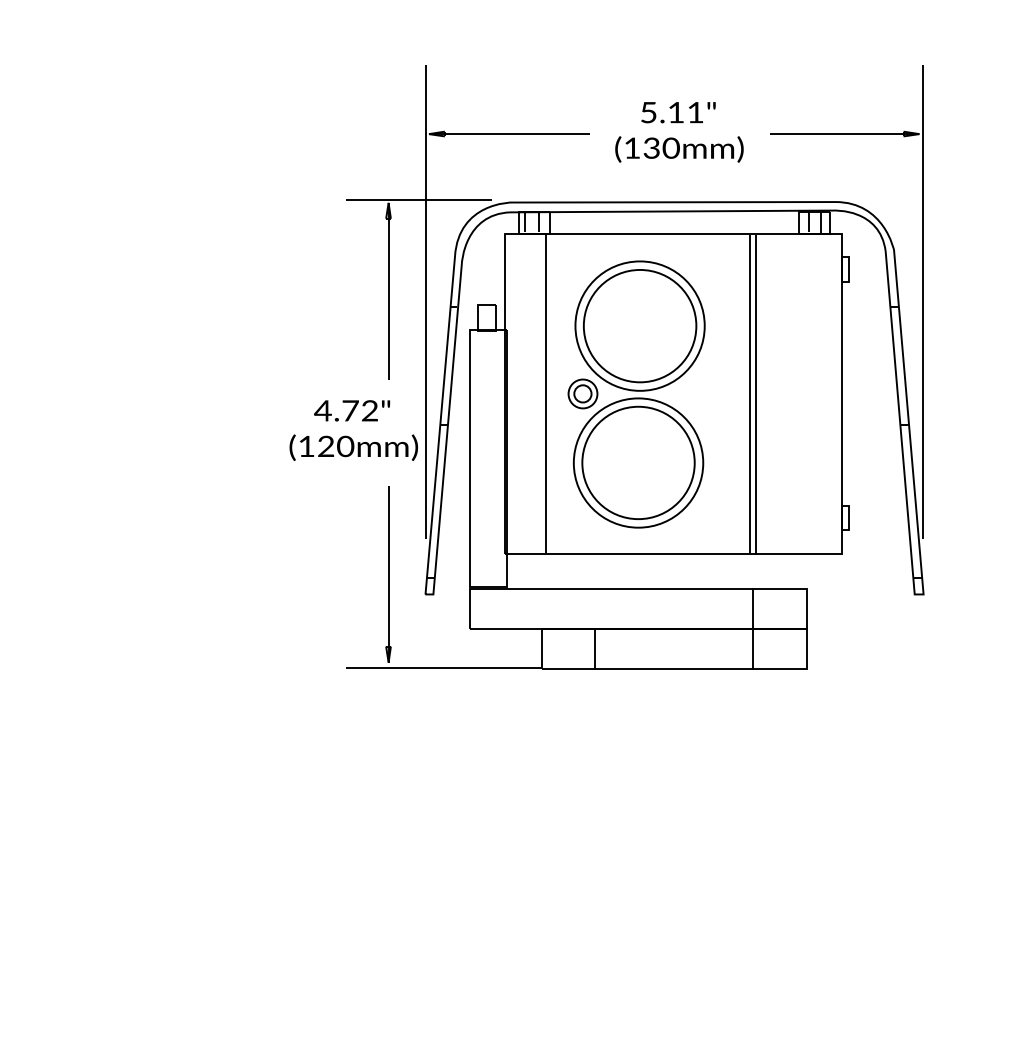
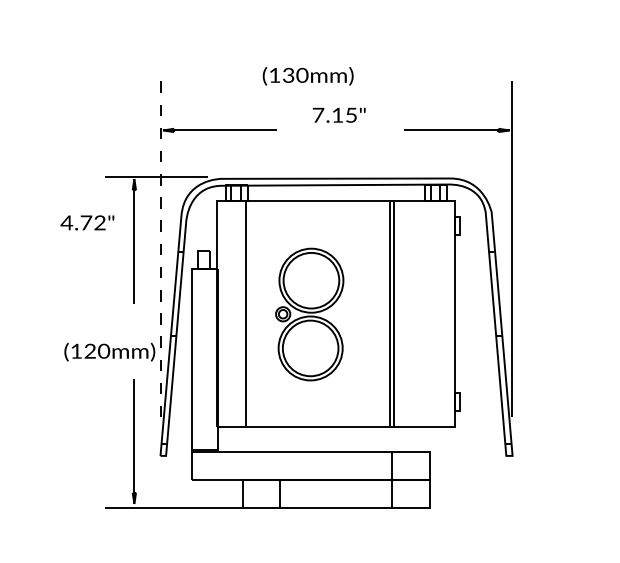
text: (672, 112) -> (335, 115), 5.11" -> 7.15"
text: (679, 149) -> (308, 76), moved
line: (426, 302) -> (161, 249), solid -> dashed
part: (636, 394) -> (309, 314), size x0.7
text: (352, 410) -> (87, 222), moved

